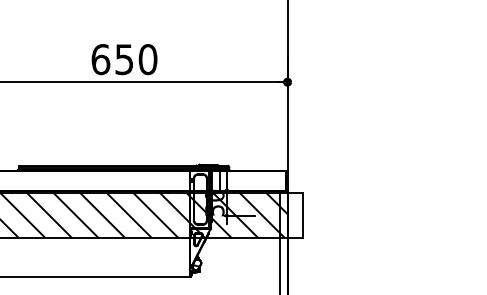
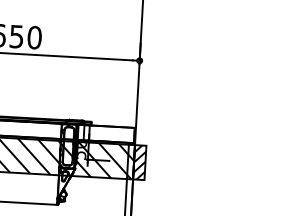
hatch: (294, 215) -> (139, 162), added

